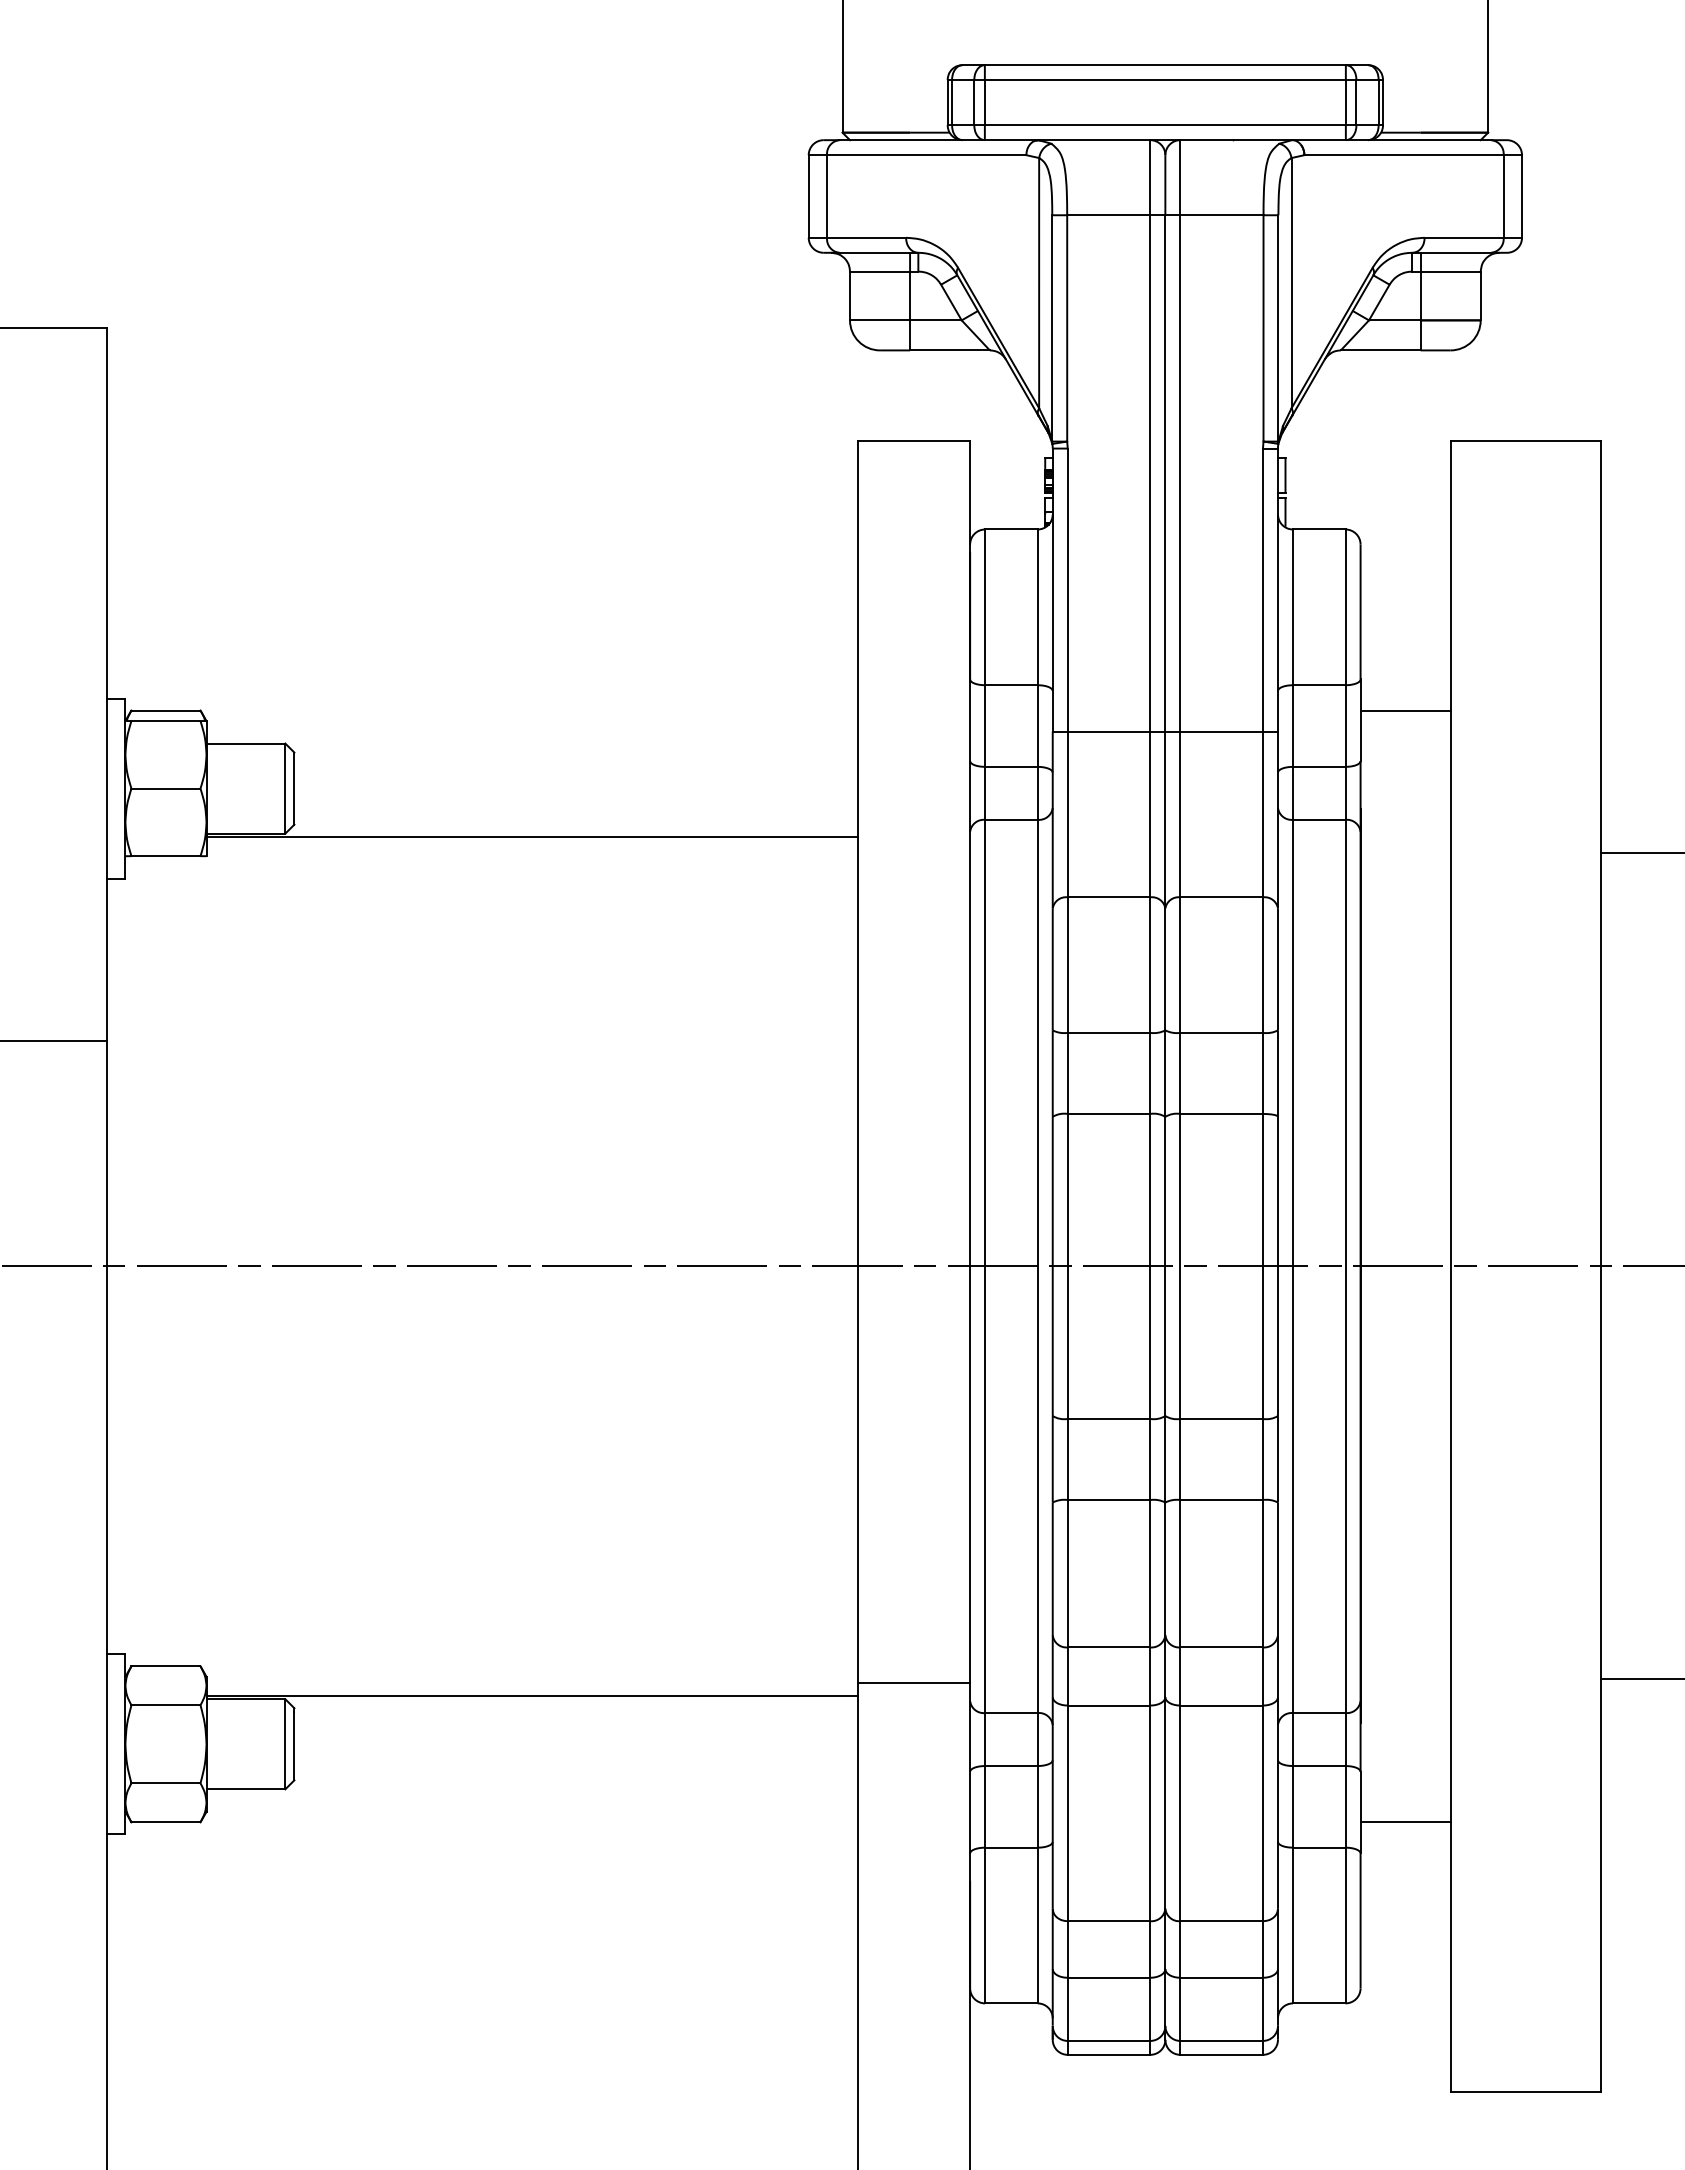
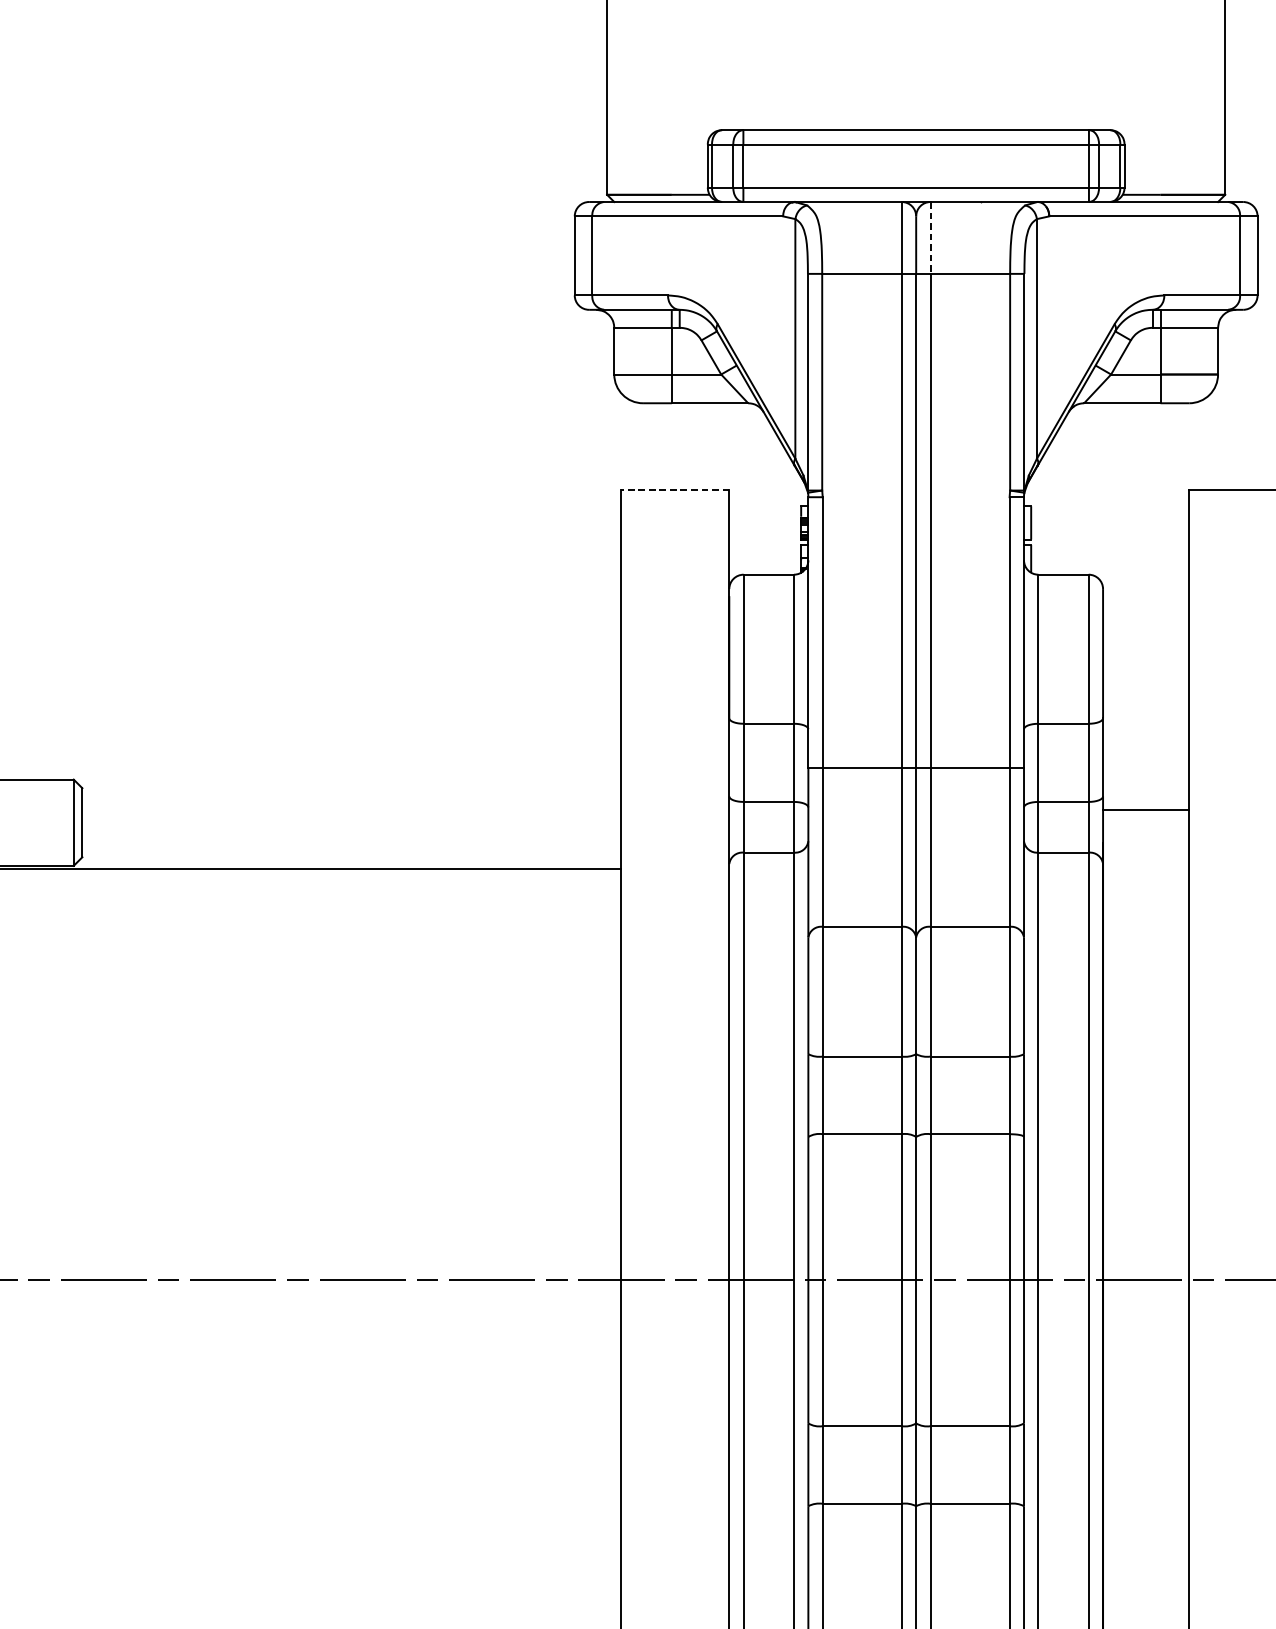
line: (1180, 177) -> (930, 237), solid -> dashed
line: (913, 440) -> (675, 489), solid -> dashed
line: (1405, 710) -> (1146, 809), moved

